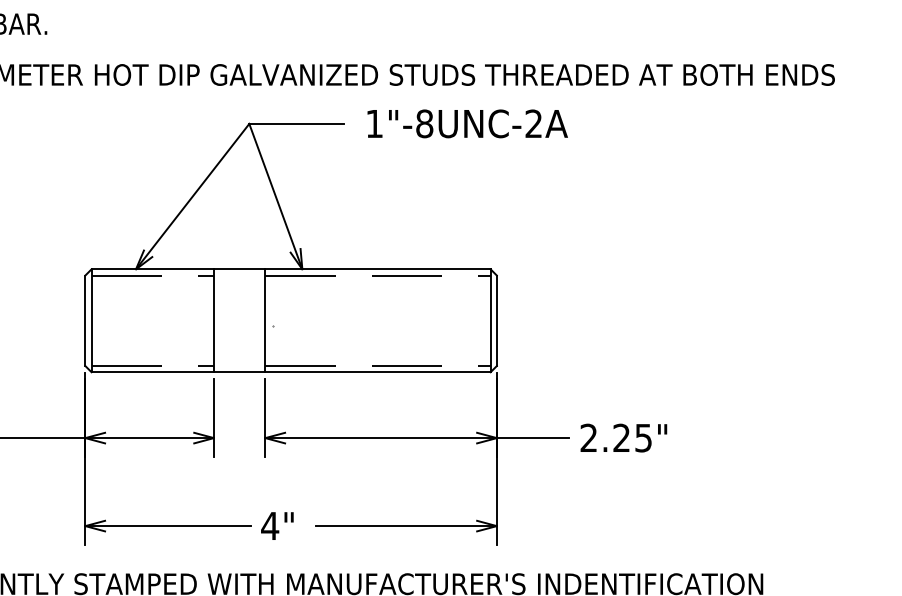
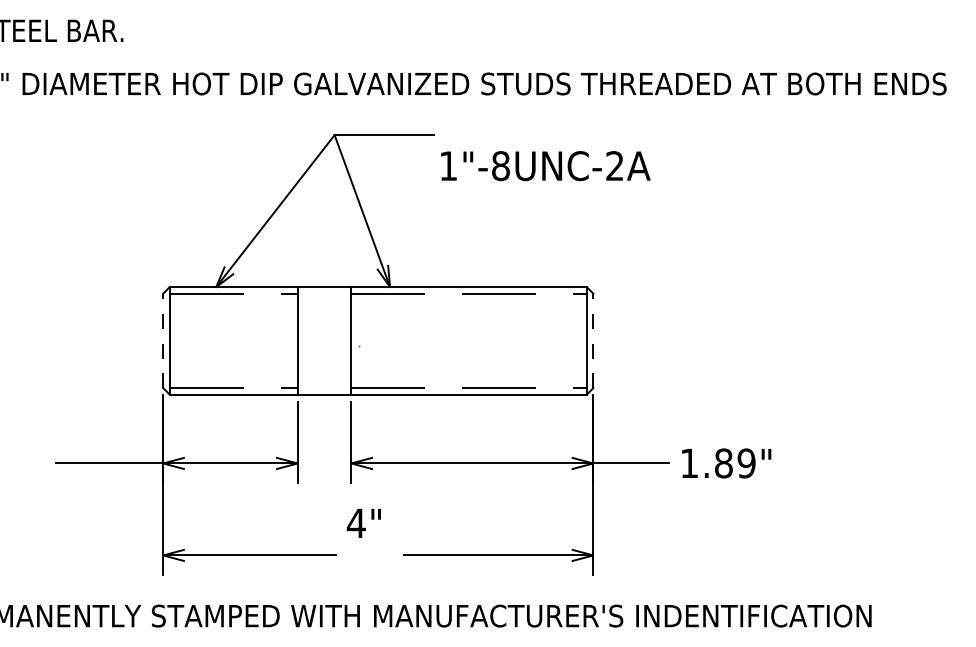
text: (467, 124) -> (545, 166), moved
line: (85, 320) -> (163, 340), solid -> dashed
line: (497, 320) -> (593, 340), solid -> dashed
text: (615, 438) -> (717, 463), 2.25" -> 1.89"
text: (276, 525) -> (363, 522), moved

